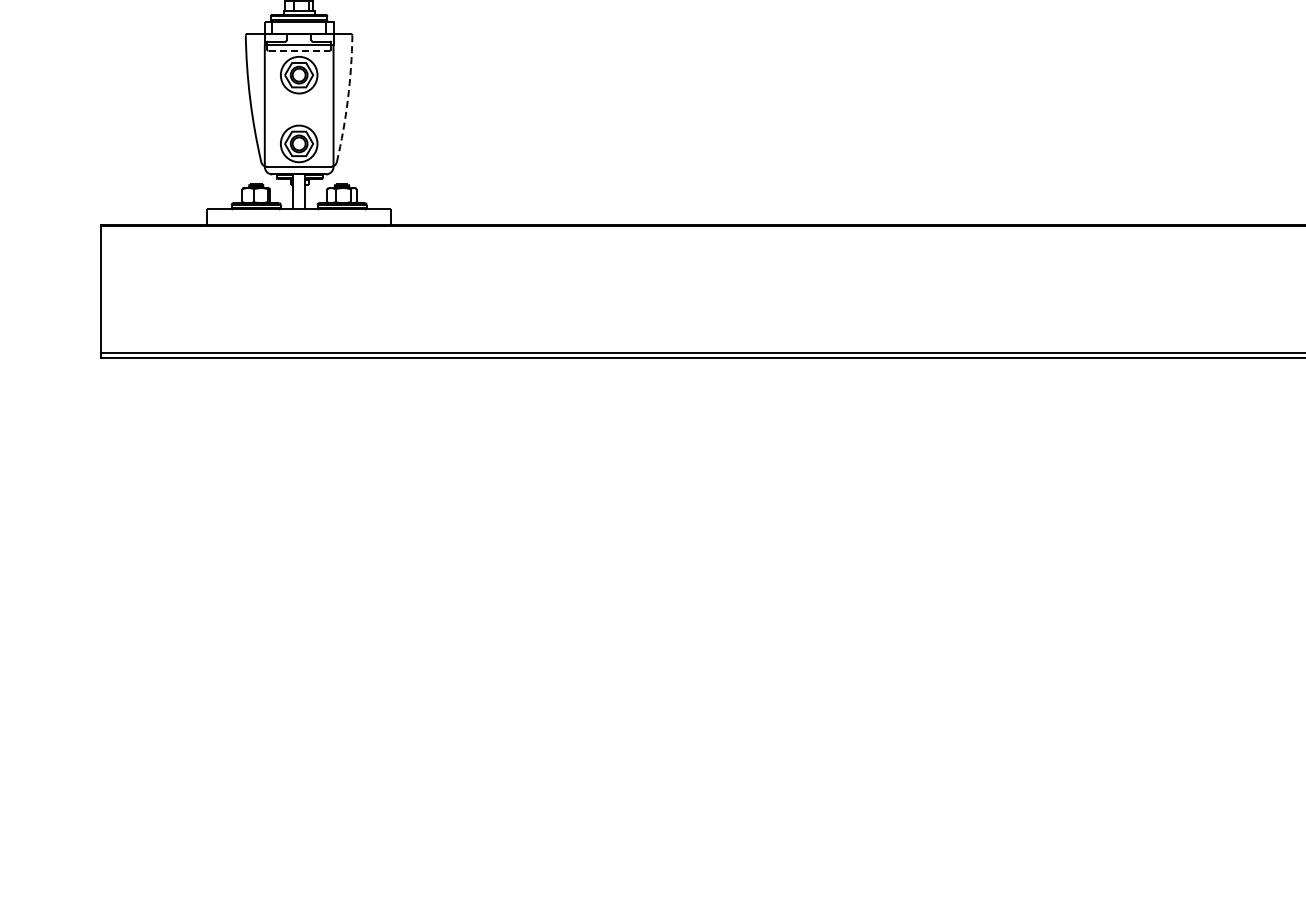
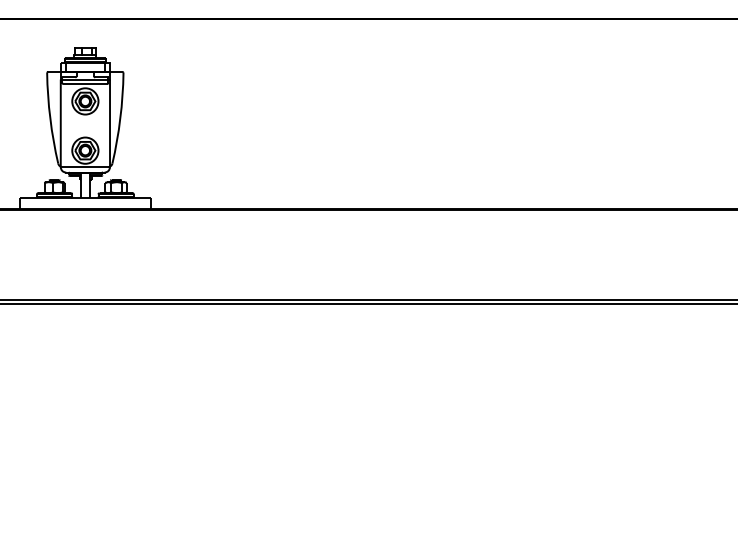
line: (299, 50) -> (85, 83), dashed -> solid
arc: (347, 99) -> (120, 118), dashed -> solid

